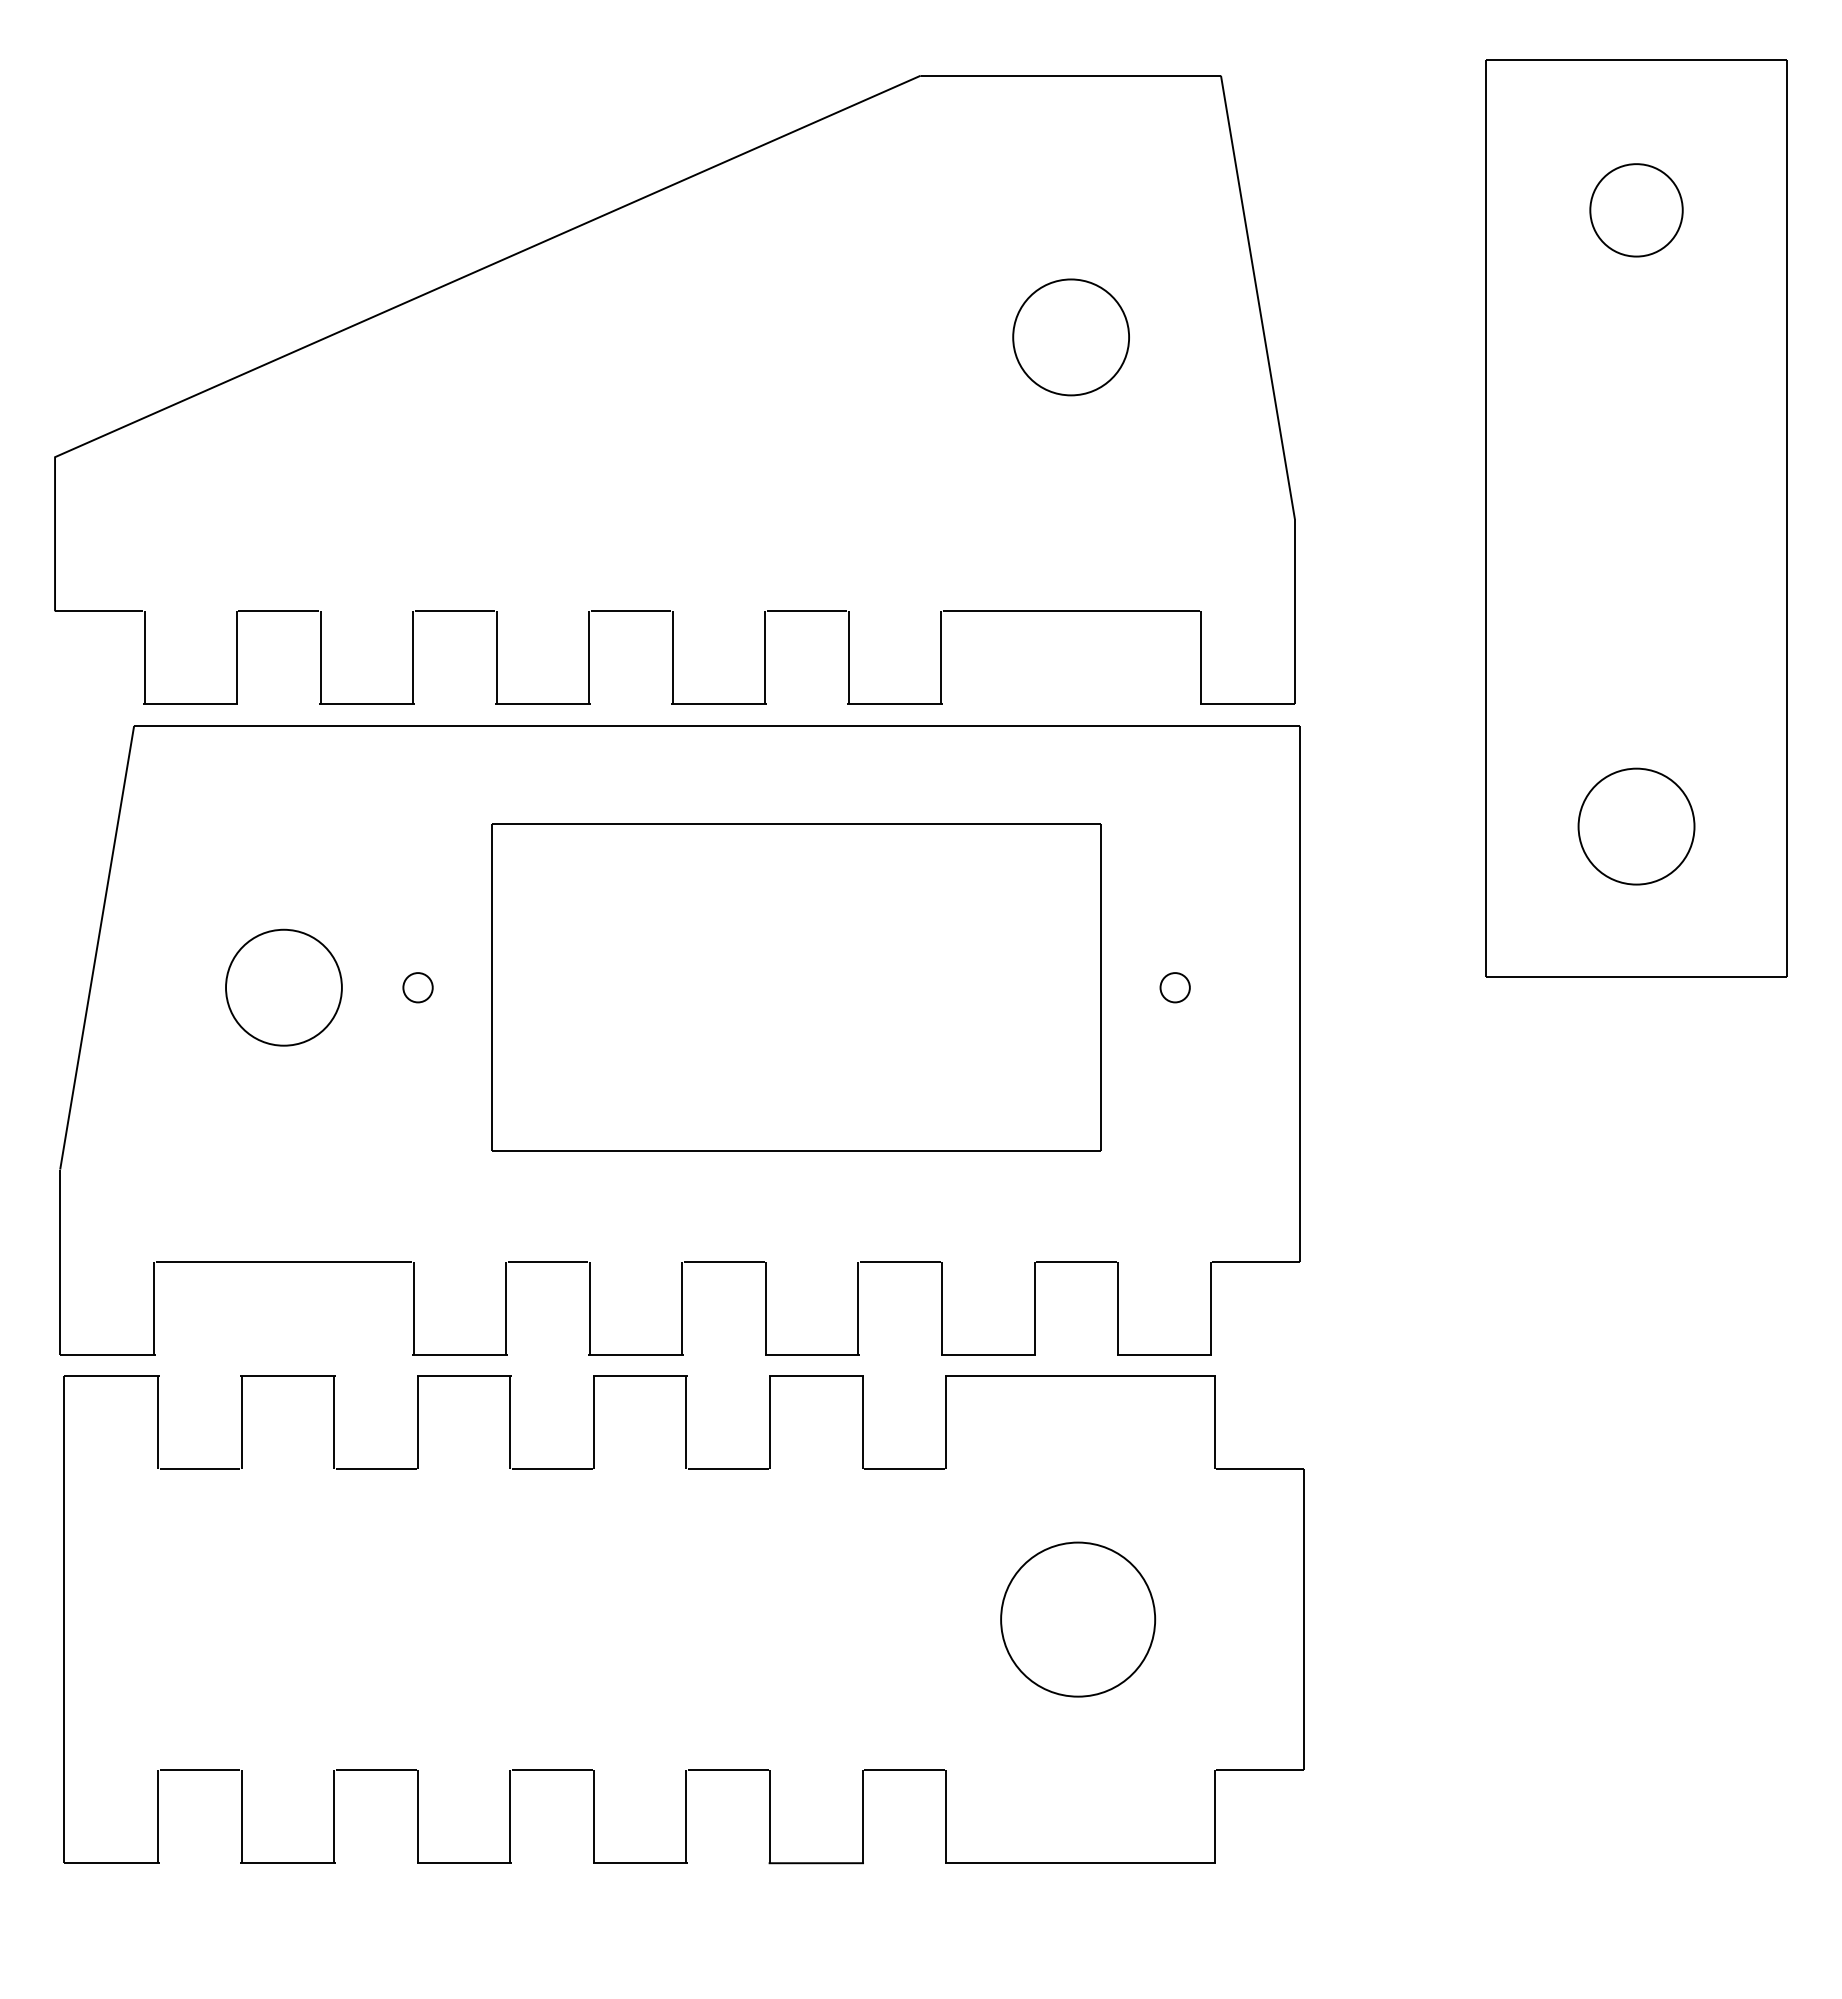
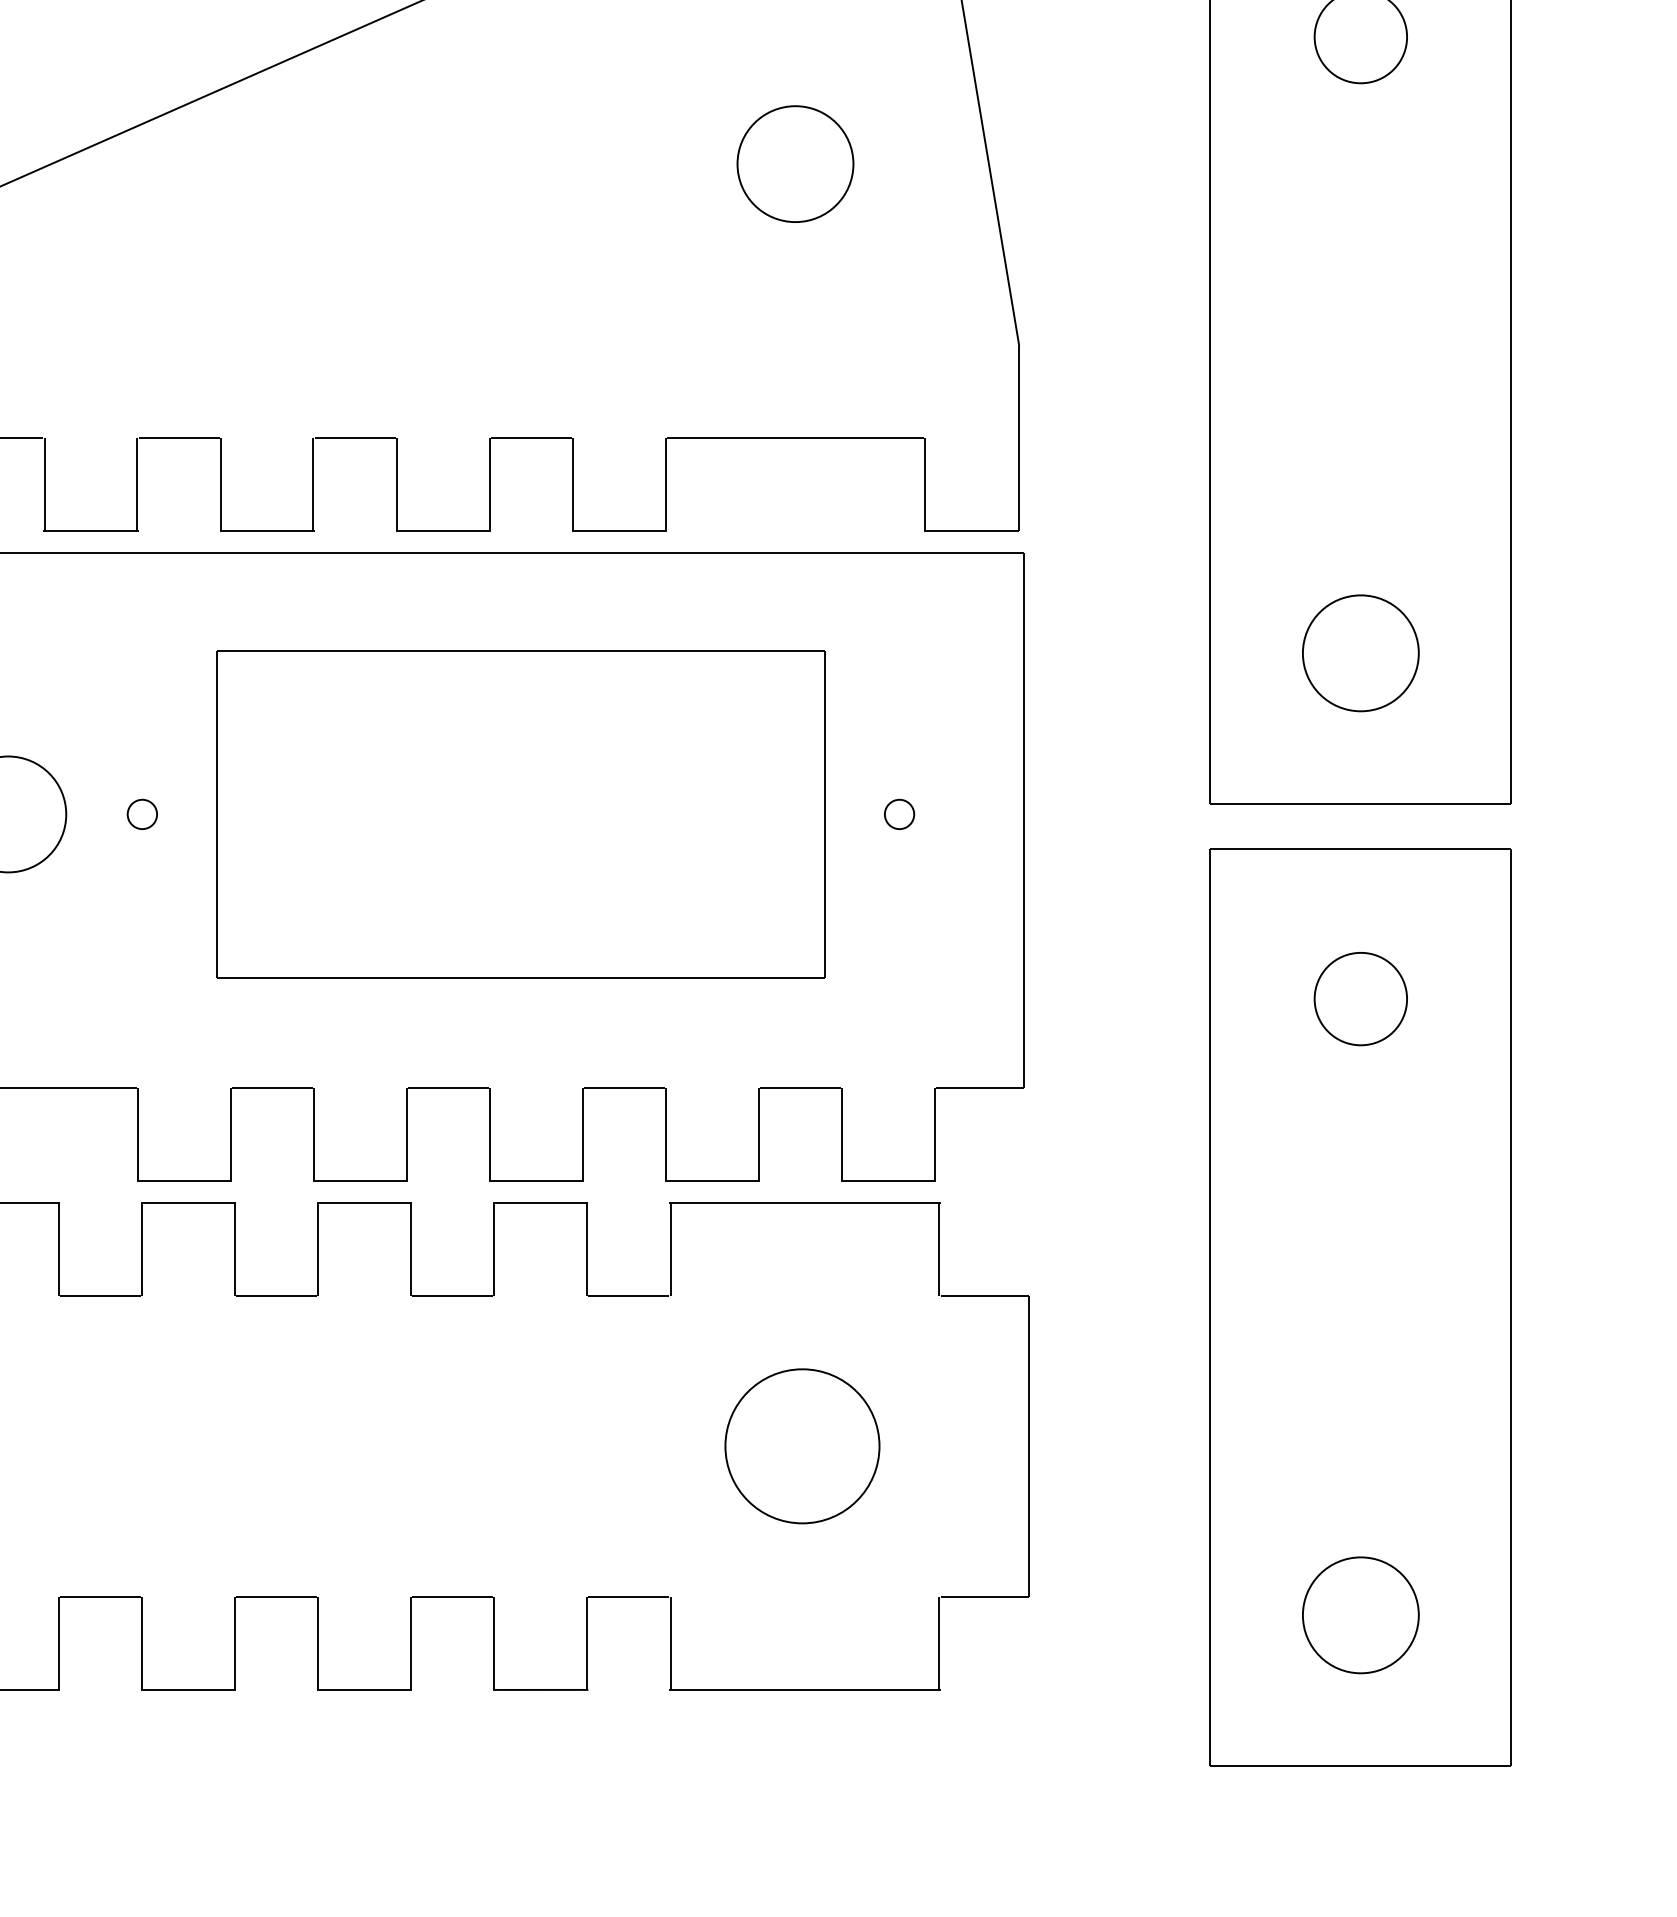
part: (1636, 1480) -> (1360, 1307), added

